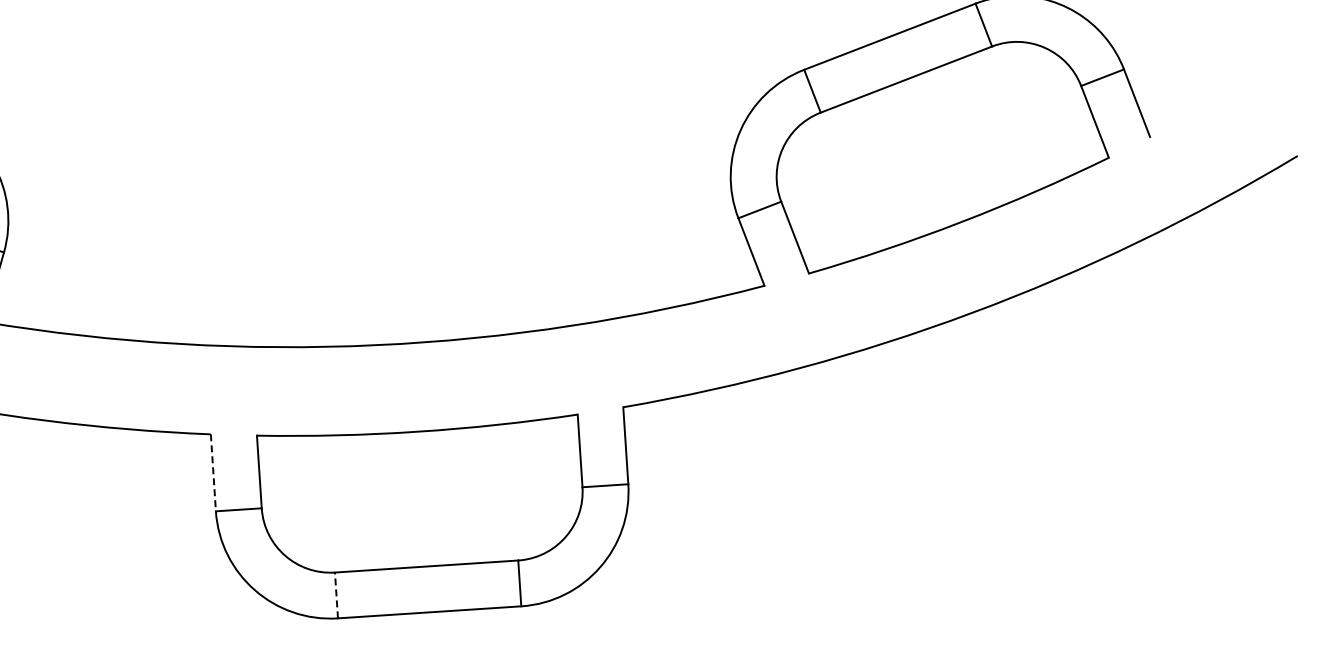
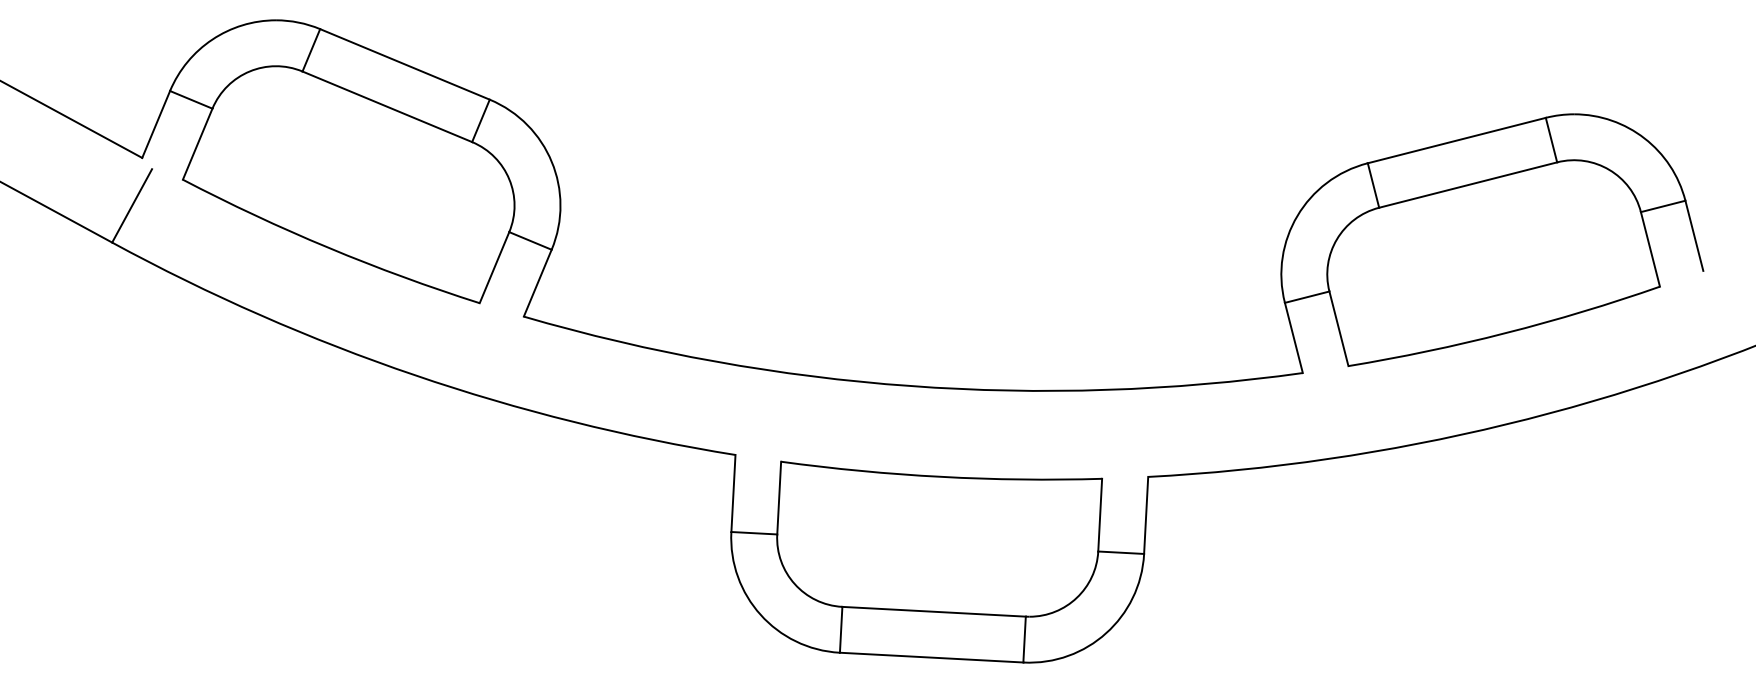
line: (213, 472) -> (733, 493), dashed -> solid
line: (336, 595) -> (841, 629), dashed -> solid

